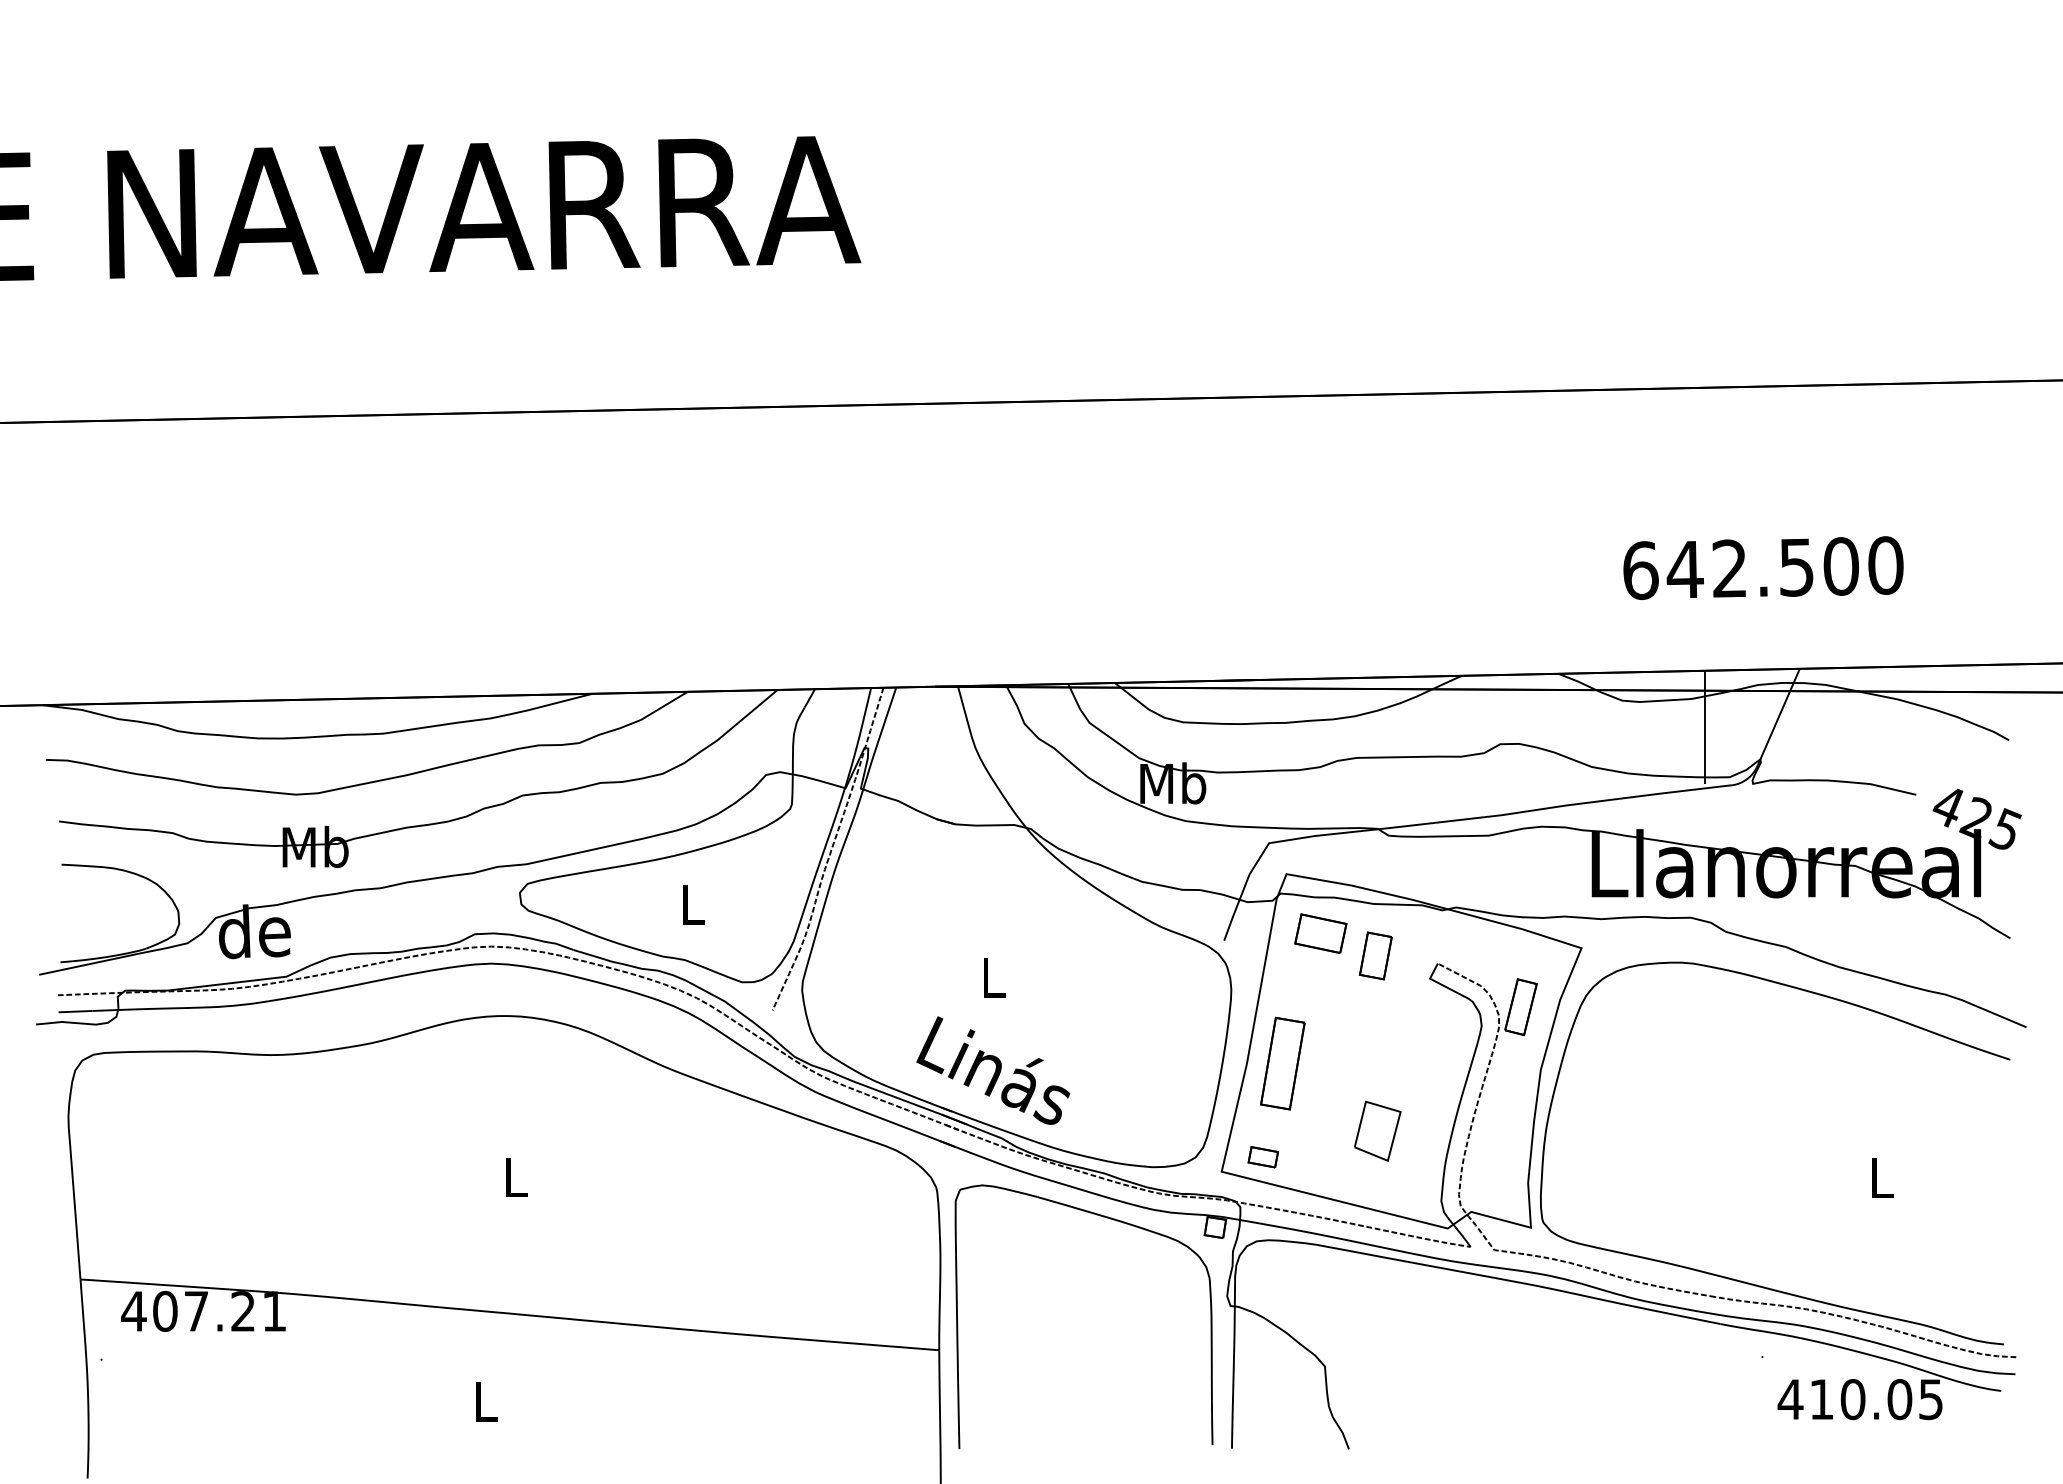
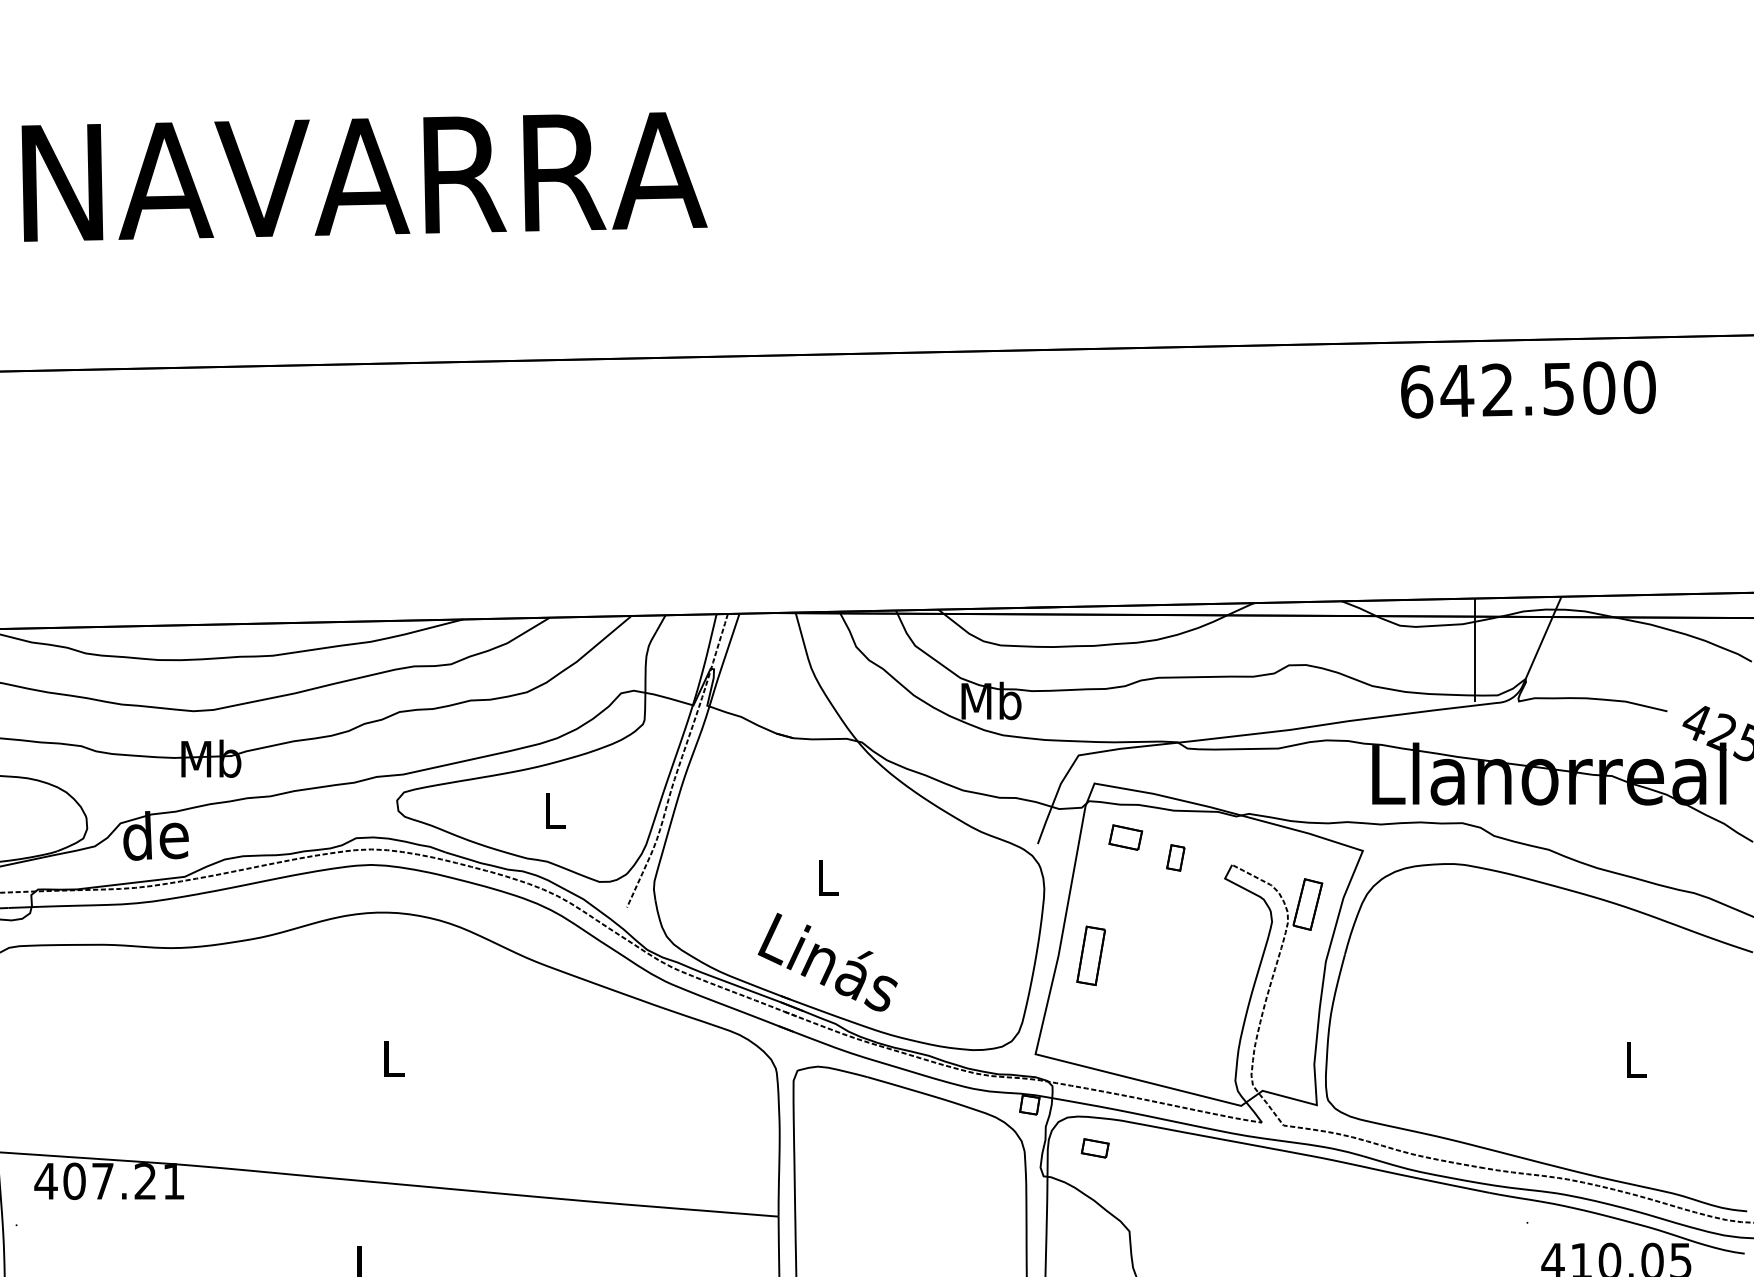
text: (1763, 567) -> (1528, 389), moved
part: (1320, 933) -> (1125, 837), size x0.7
part: (1375, 955) -> (1175, 857), size x0.6
part: (1282, 1063) -> (1090, 955), size x0.7
part: (1377, 1130) -> (1177, 1016), removed
part: (1263, 1157) -> (1095, 1148), moved

